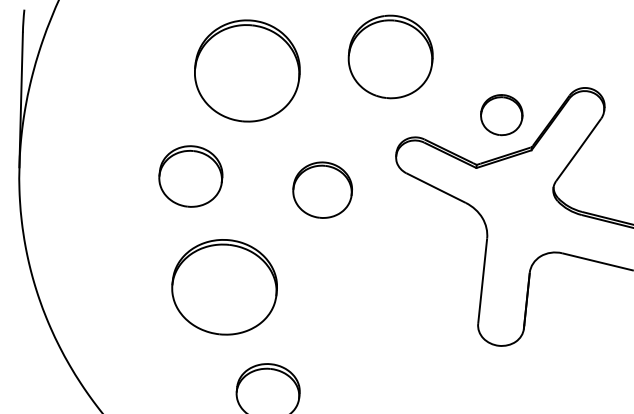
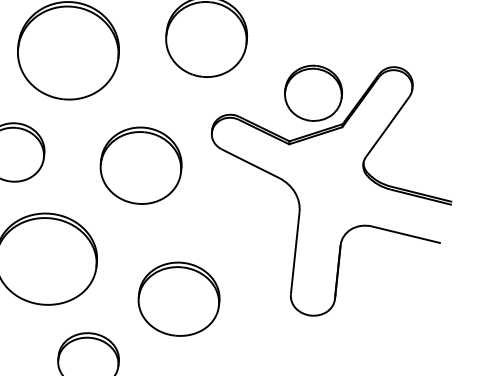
part: (501, 114) -> (313, 92), size x1.43
part: (322, 189) -> (140, 164), size x1.43
part: (361, 328) -> (178, 298), added

